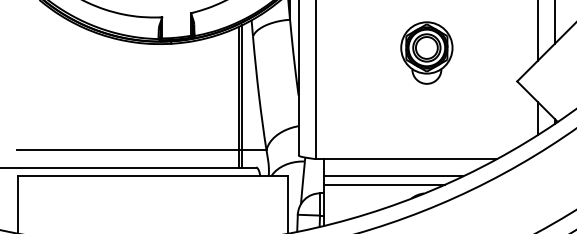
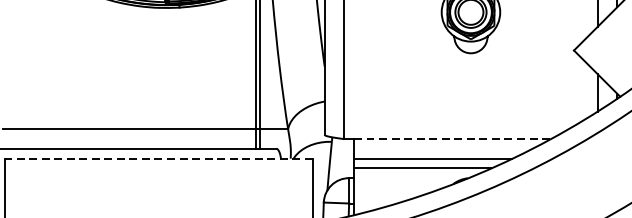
line: (411, 159) -> (453, 139), solid -> dashed
line: (152, 176) -> (158, 158), solid -> dashed

